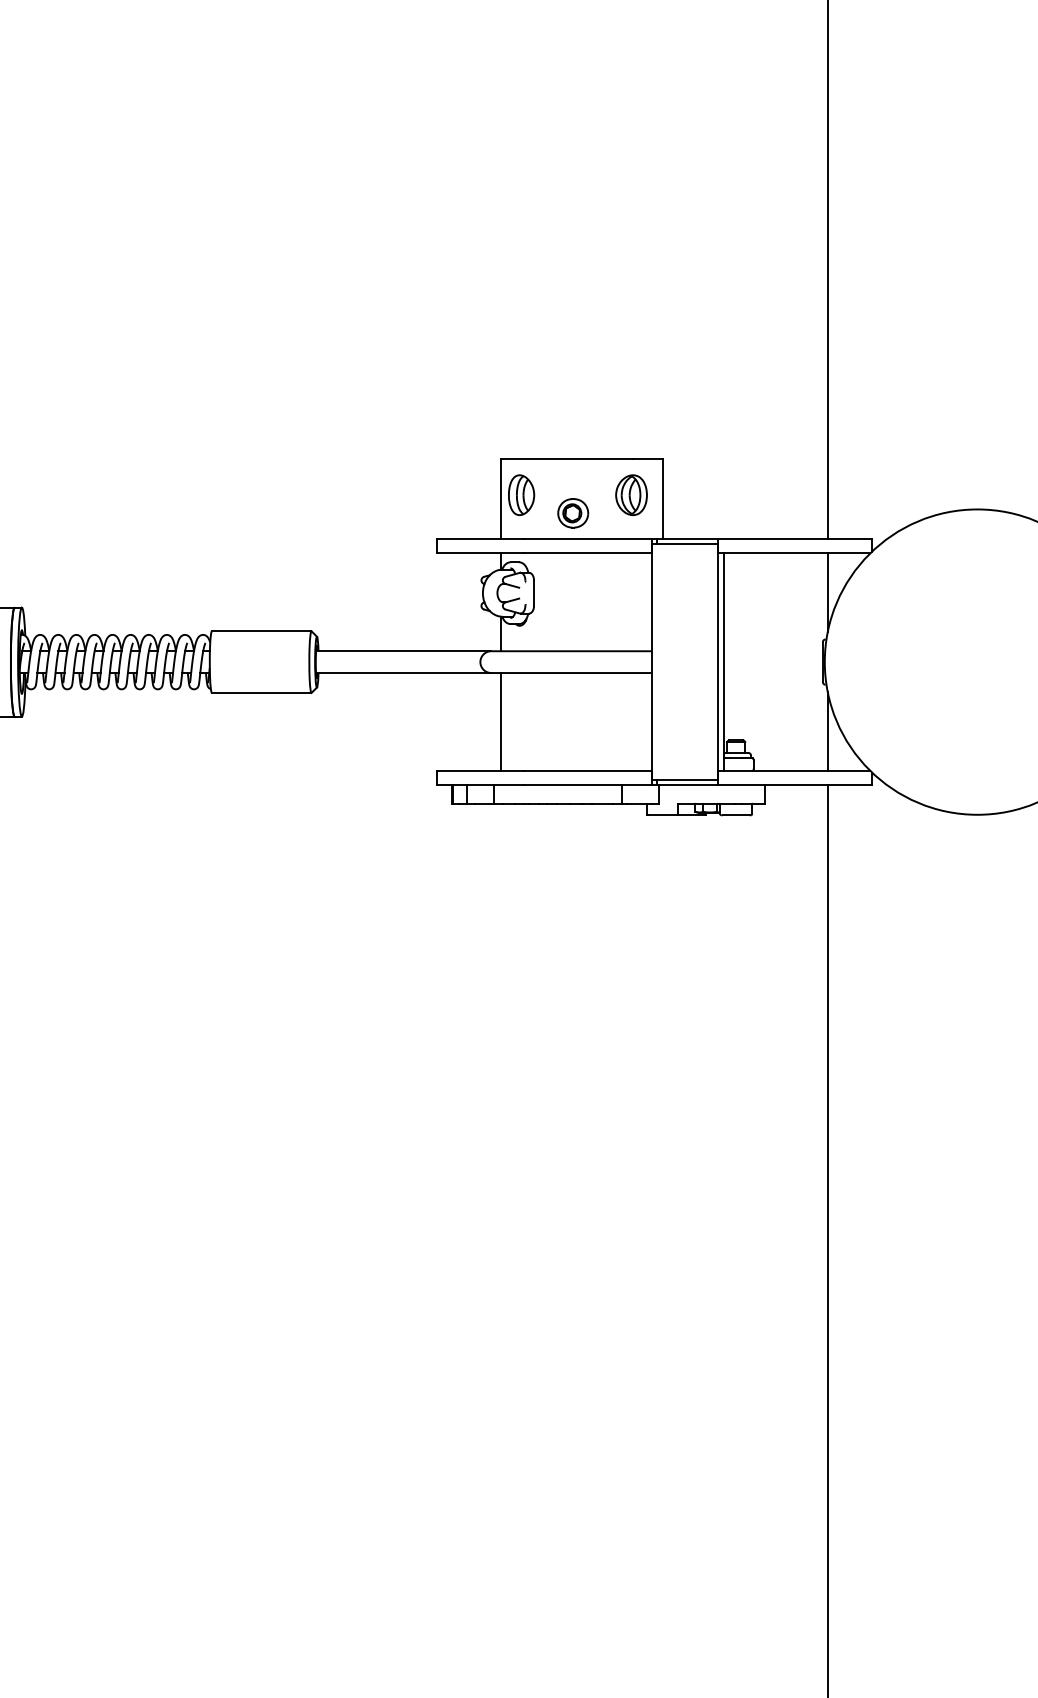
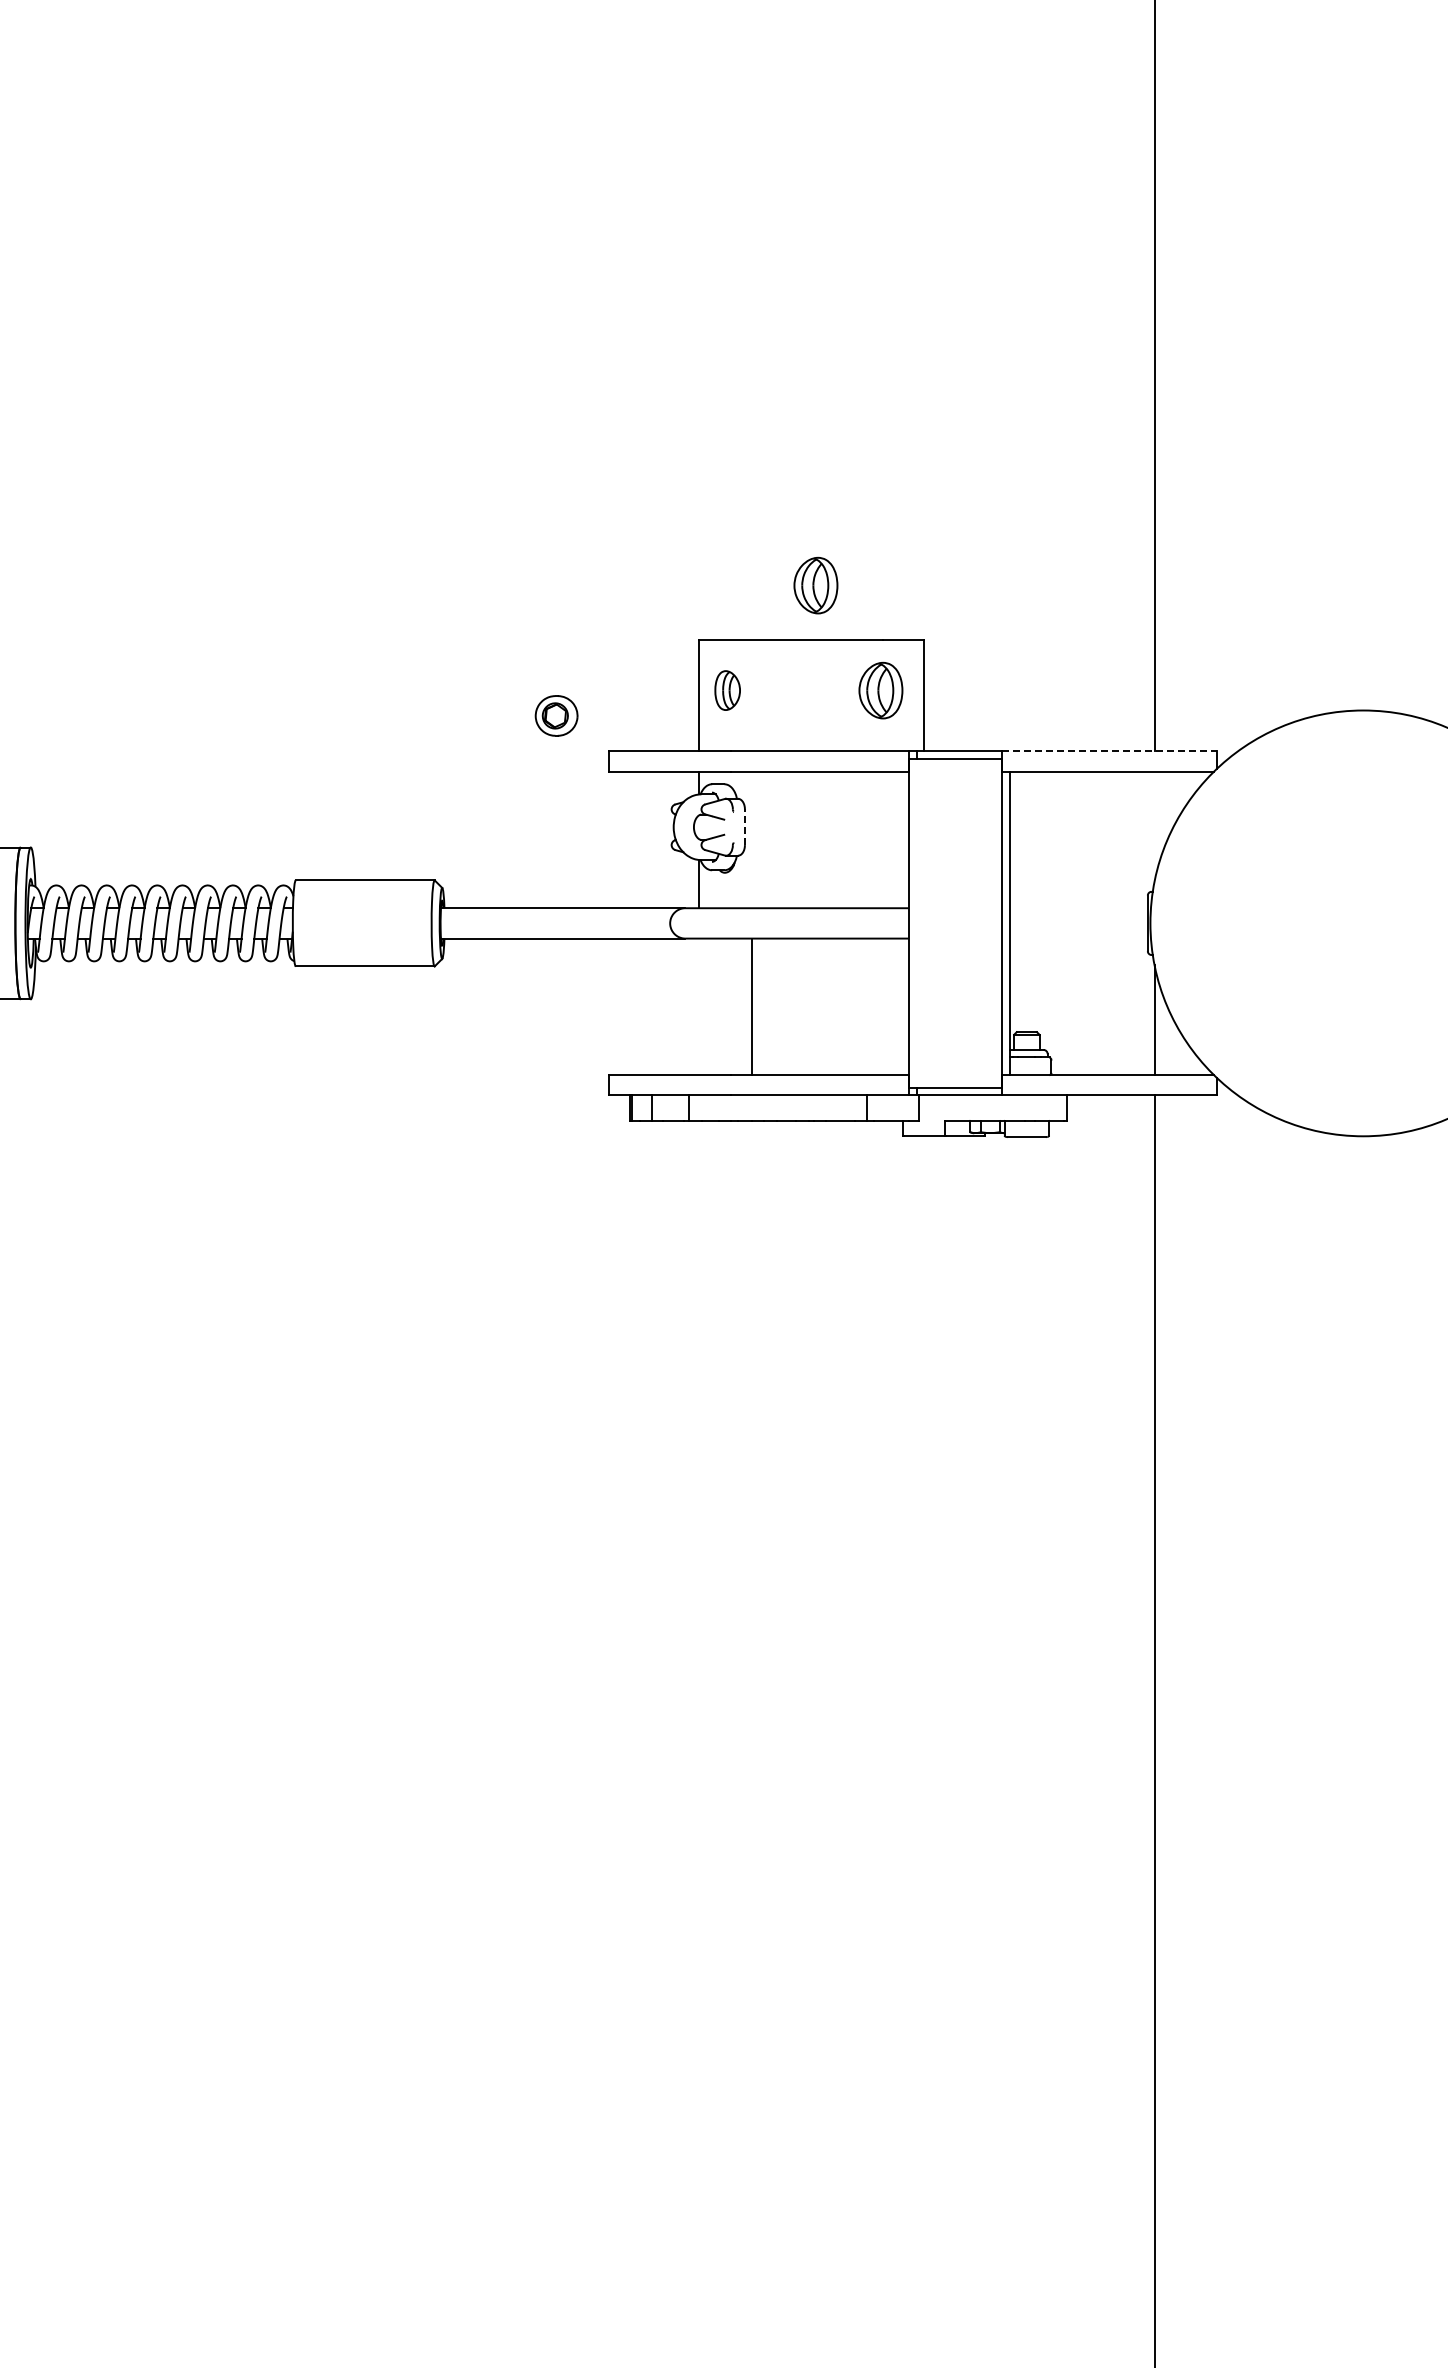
part: (584, 419) -> (815, 585), added
part: (521, 495) -> (727, 690), size x0.7
part: (573, 513) -> (556, 715), moved
line: (795, 538) -> (1109, 751), solid -> dashed
line: (827, 592) -> (1154, 826), removed
line: (533, 593) -> (744, 827), solid -> dashed
line: (501, 721) -> (752, 1006), moved

